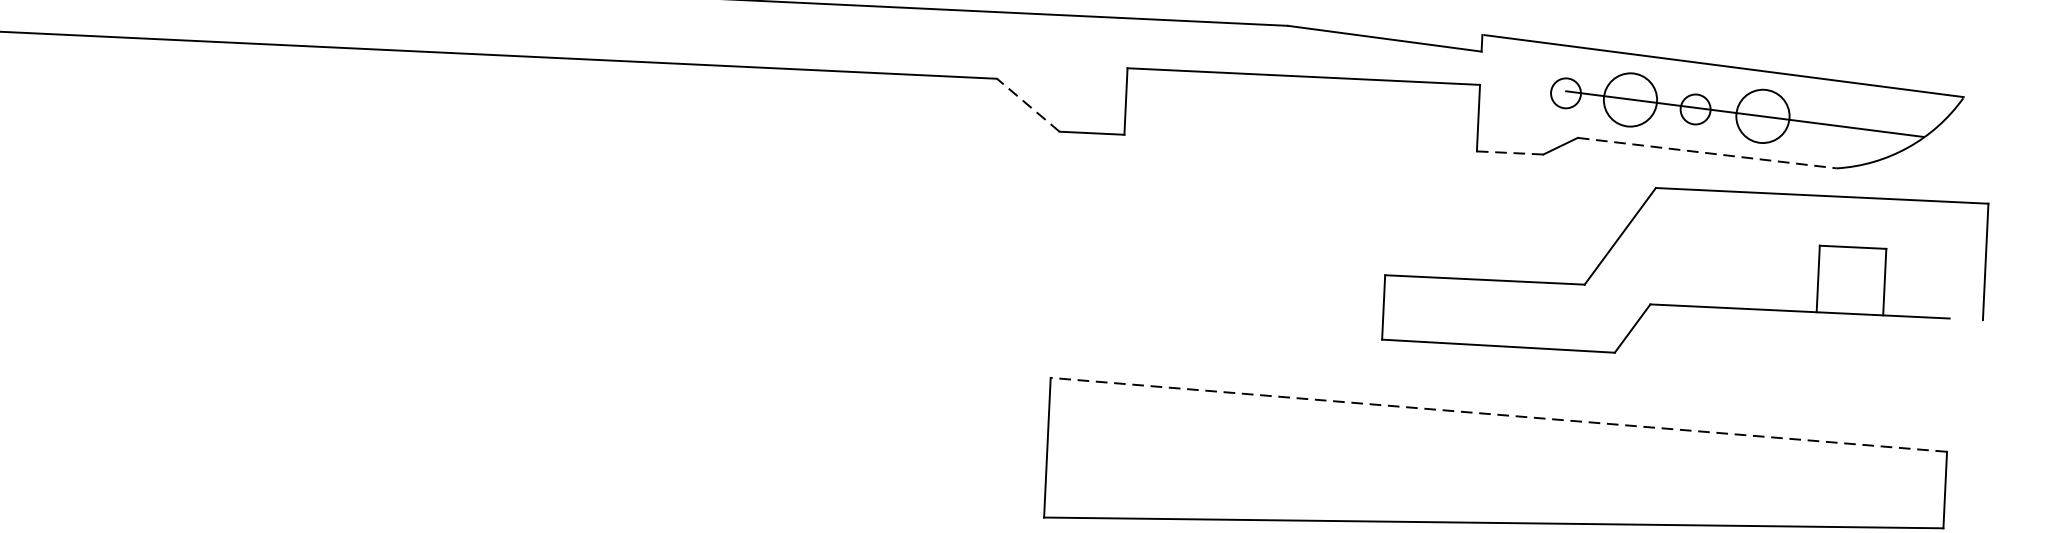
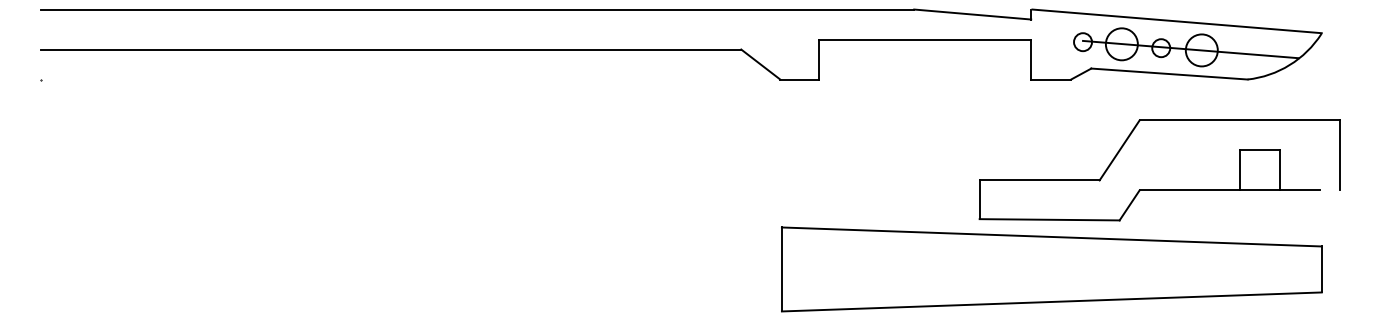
line: (1027, 105) -> (760, 64), dashed -> solid
line: (1510, 152) -> (1051, 79), dashed -> solid
line: (1707, 153) -> (1169, 74), dashed -> solid
part: (1683, 304) -> (1159, 189), moved
line: (1498, 414) -> (1051, 236), dashed -> solid

